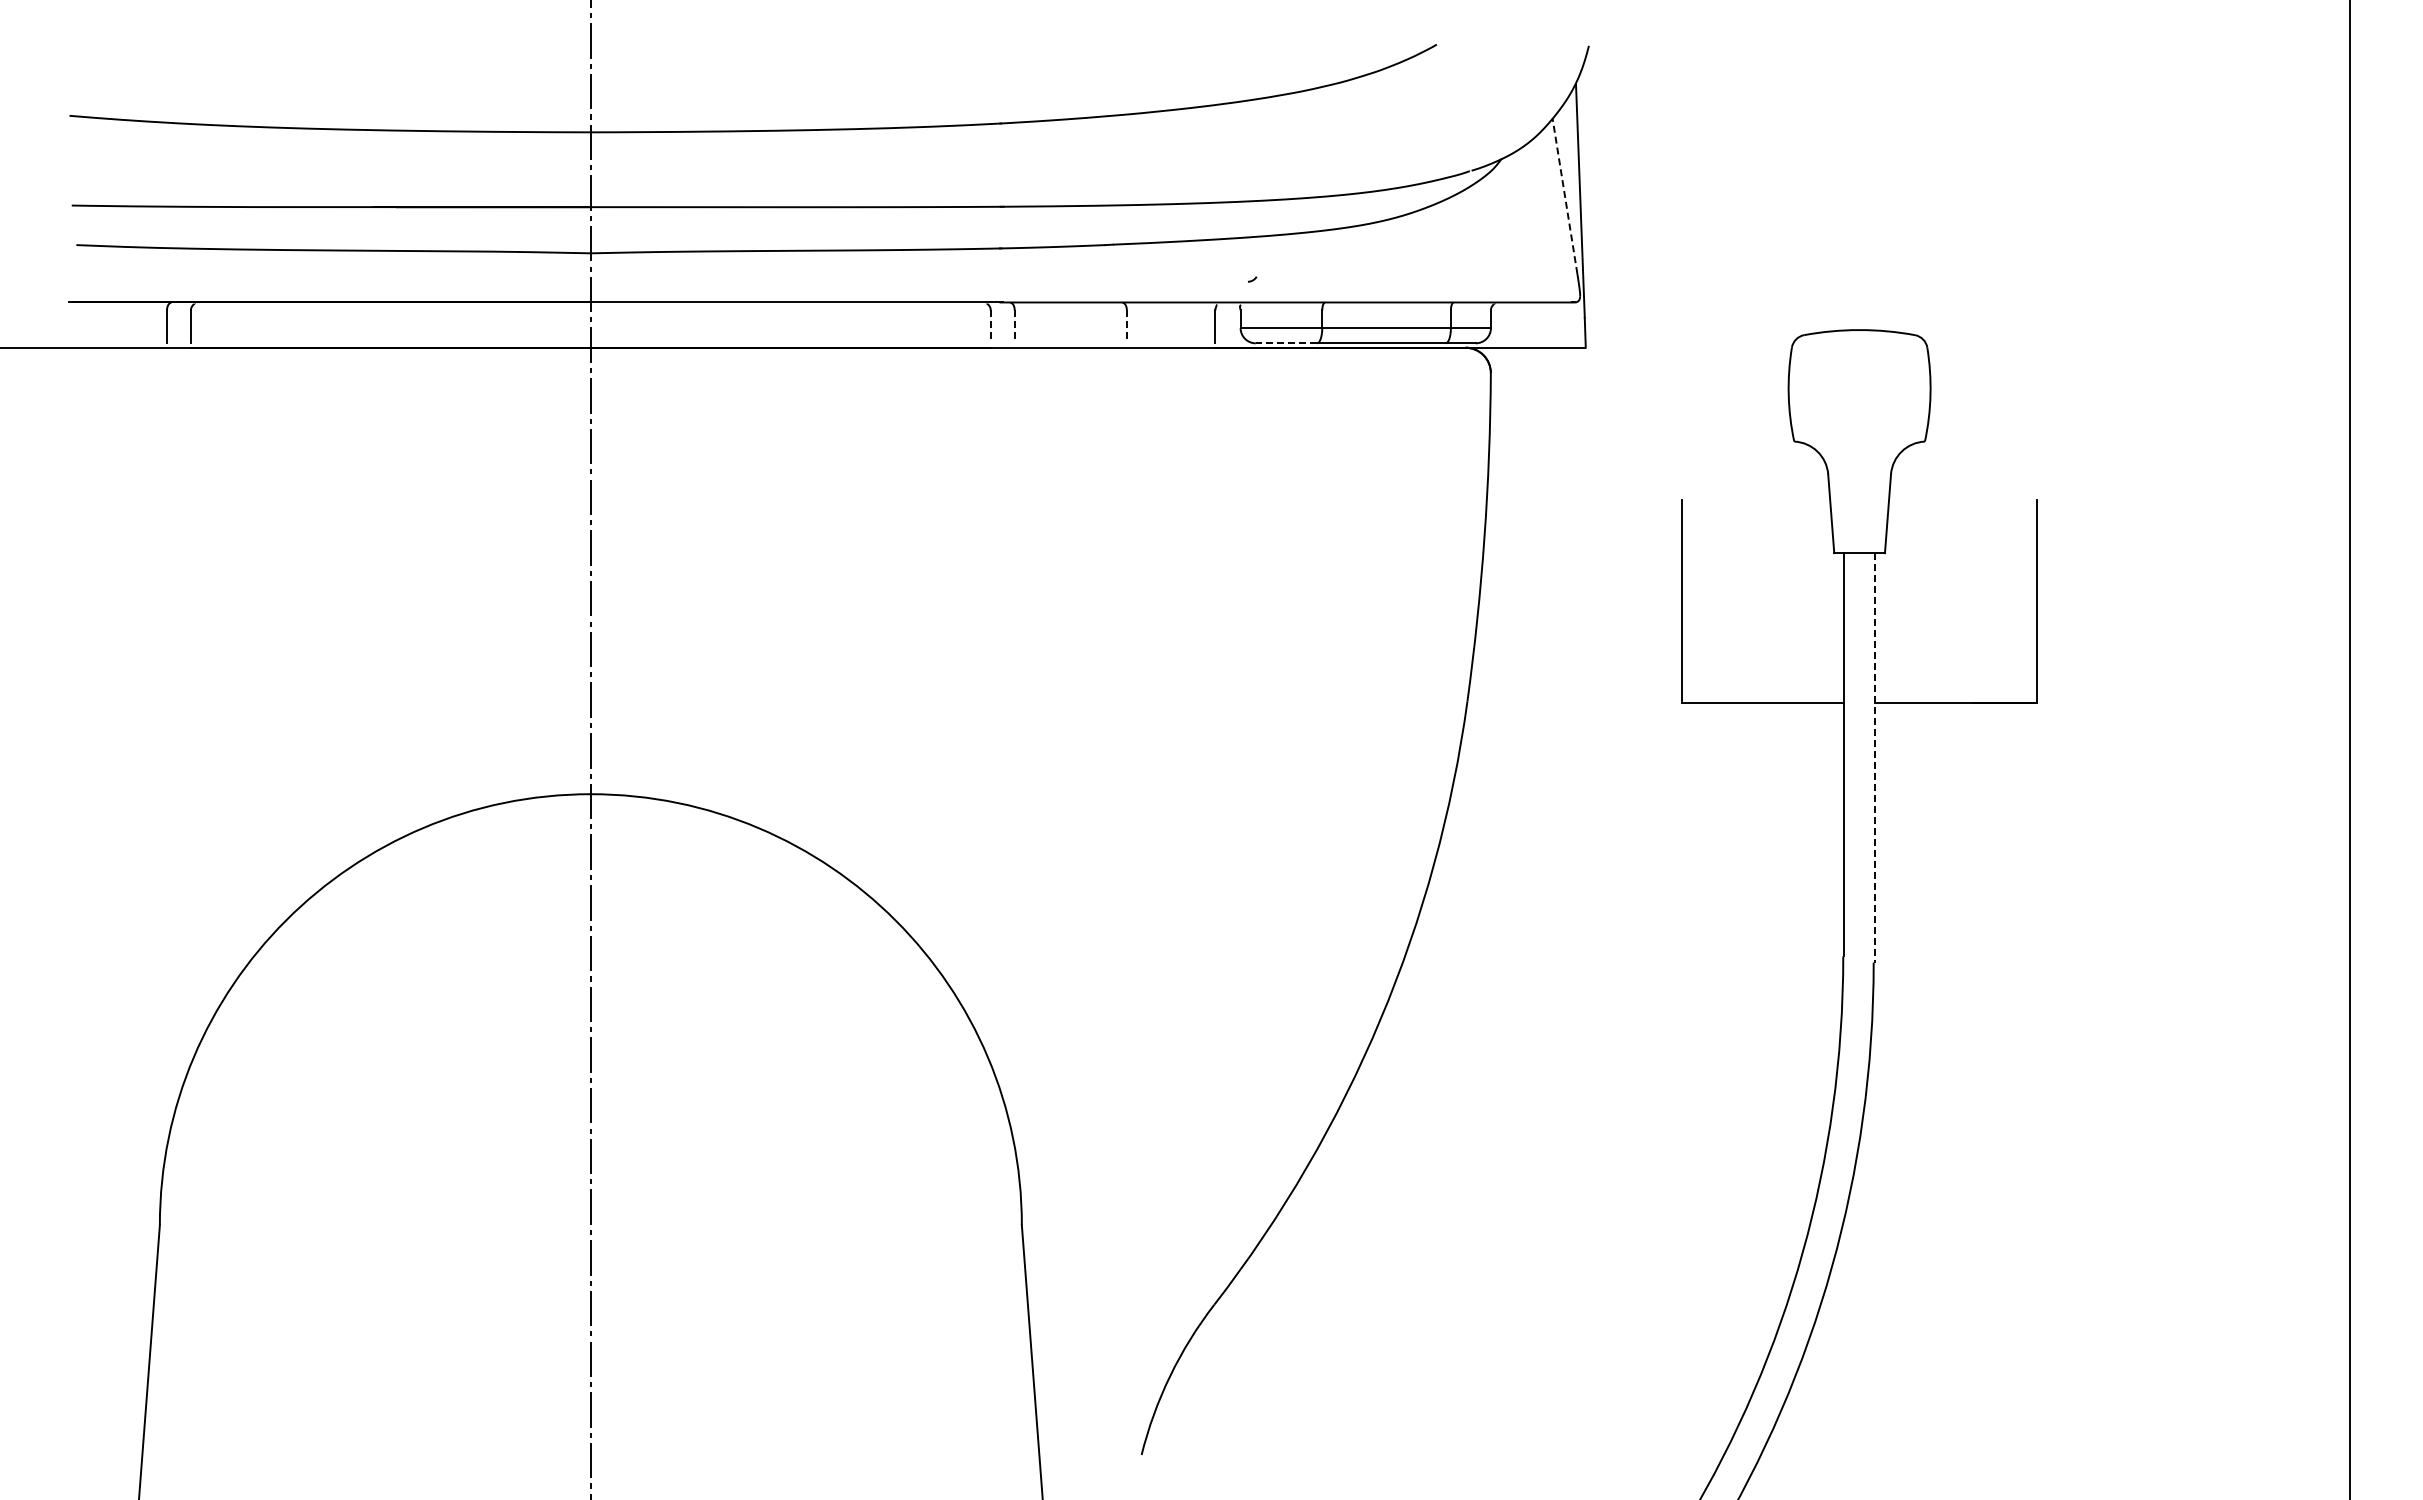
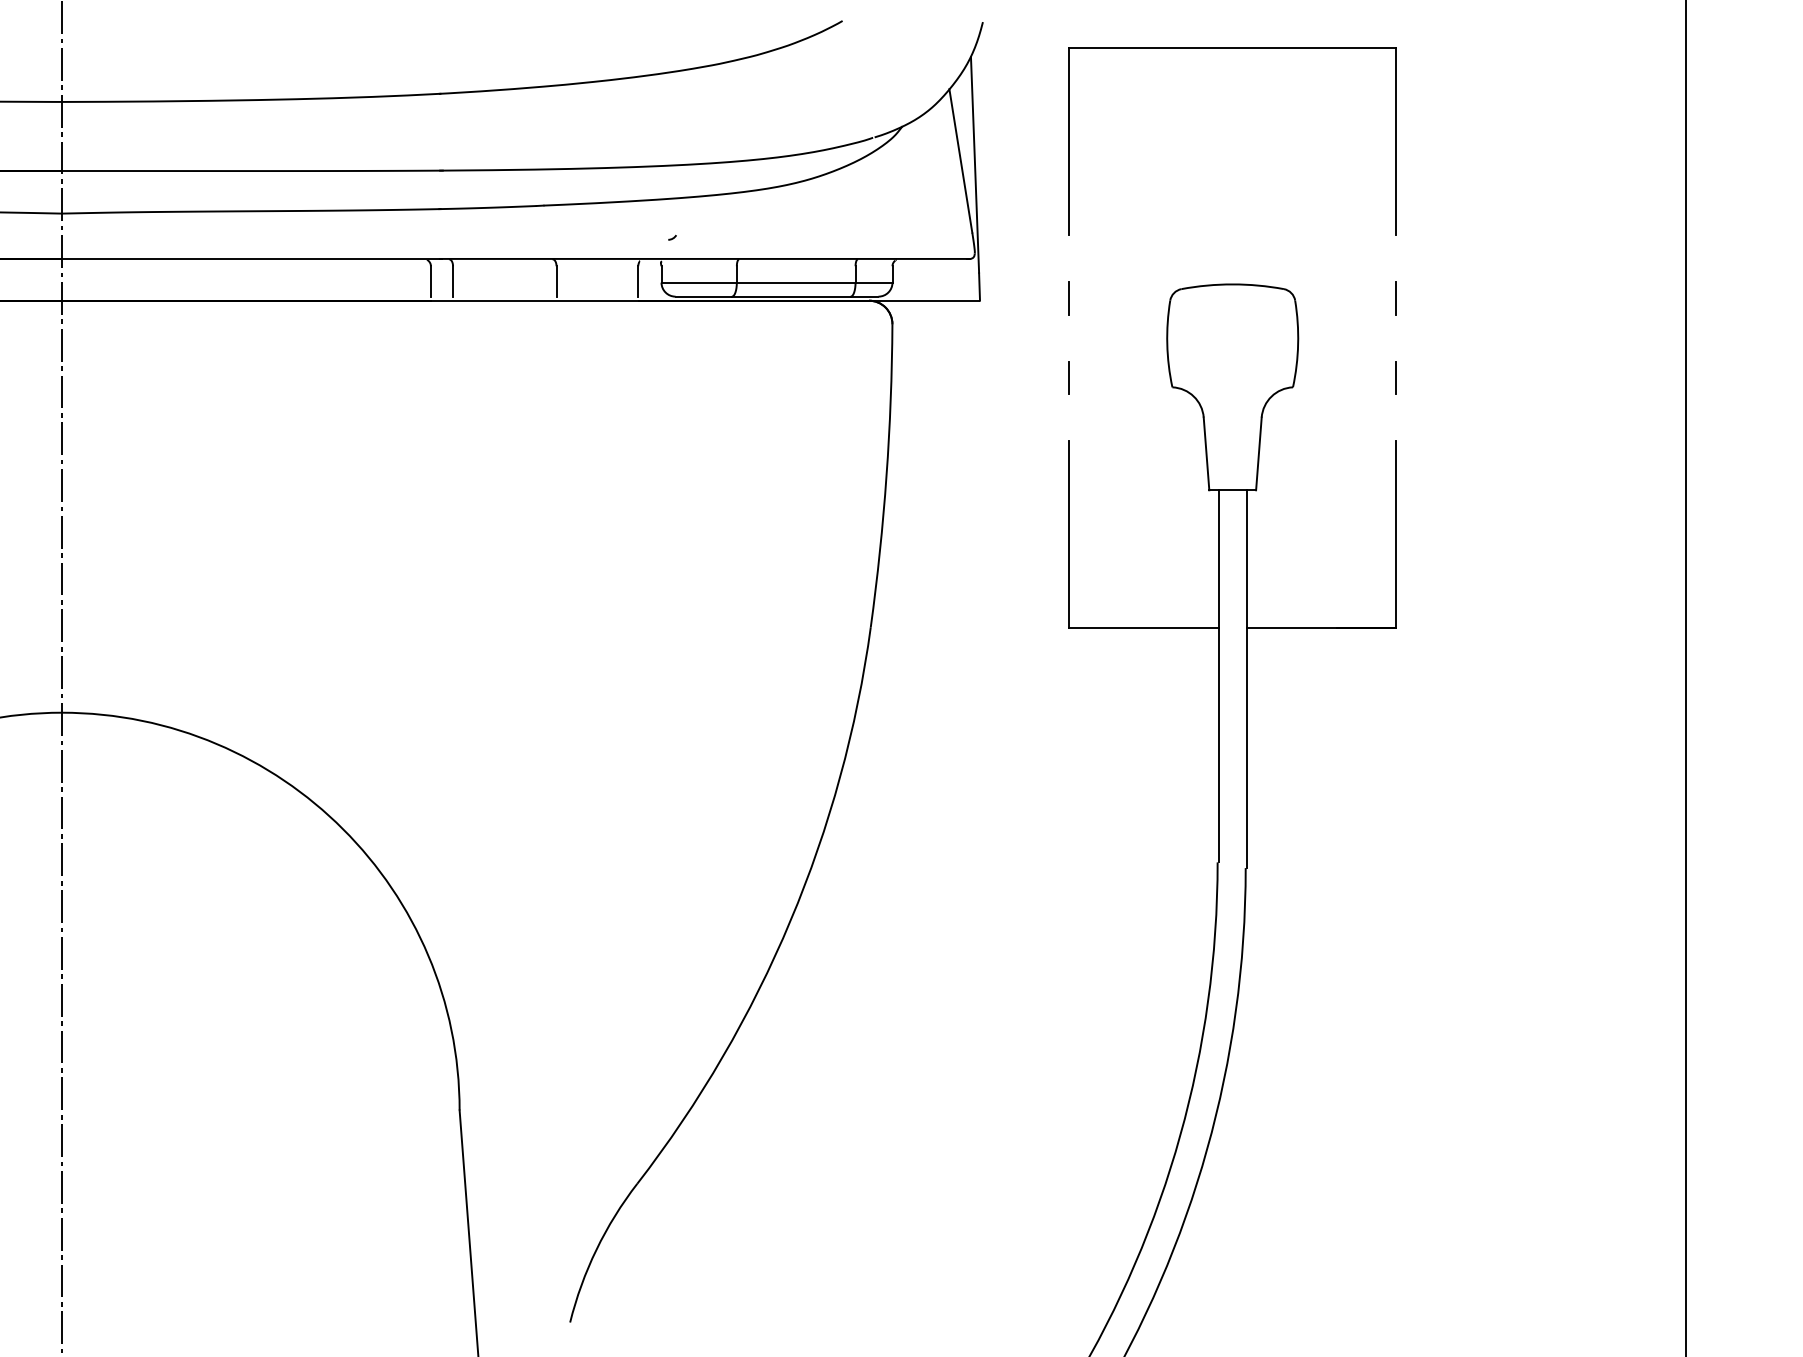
part: (1859, 74) -> (1232, 48), added
line: (1565, 196) -> (961, 161), dashed -> solid
line: (990, 327) -> (430, 282), dashed -> solid
line: (1014, 327) -> (452, 282), dashed -> solid
line: (1126, 327) -> (556, 282), dashed -> solid
line: (1286, 343) -> (703, 296), dashed -> solid
line: (1682, 344) -> (1069, 297), added
line: (2036, 344) -> (1395, 297), added
line: (1682, 431) -> (1069, 378), added
line: (2037, 431) -> (1396, 378), added
line: (1874, 757) -> (1246, 678), dashed -> solid

